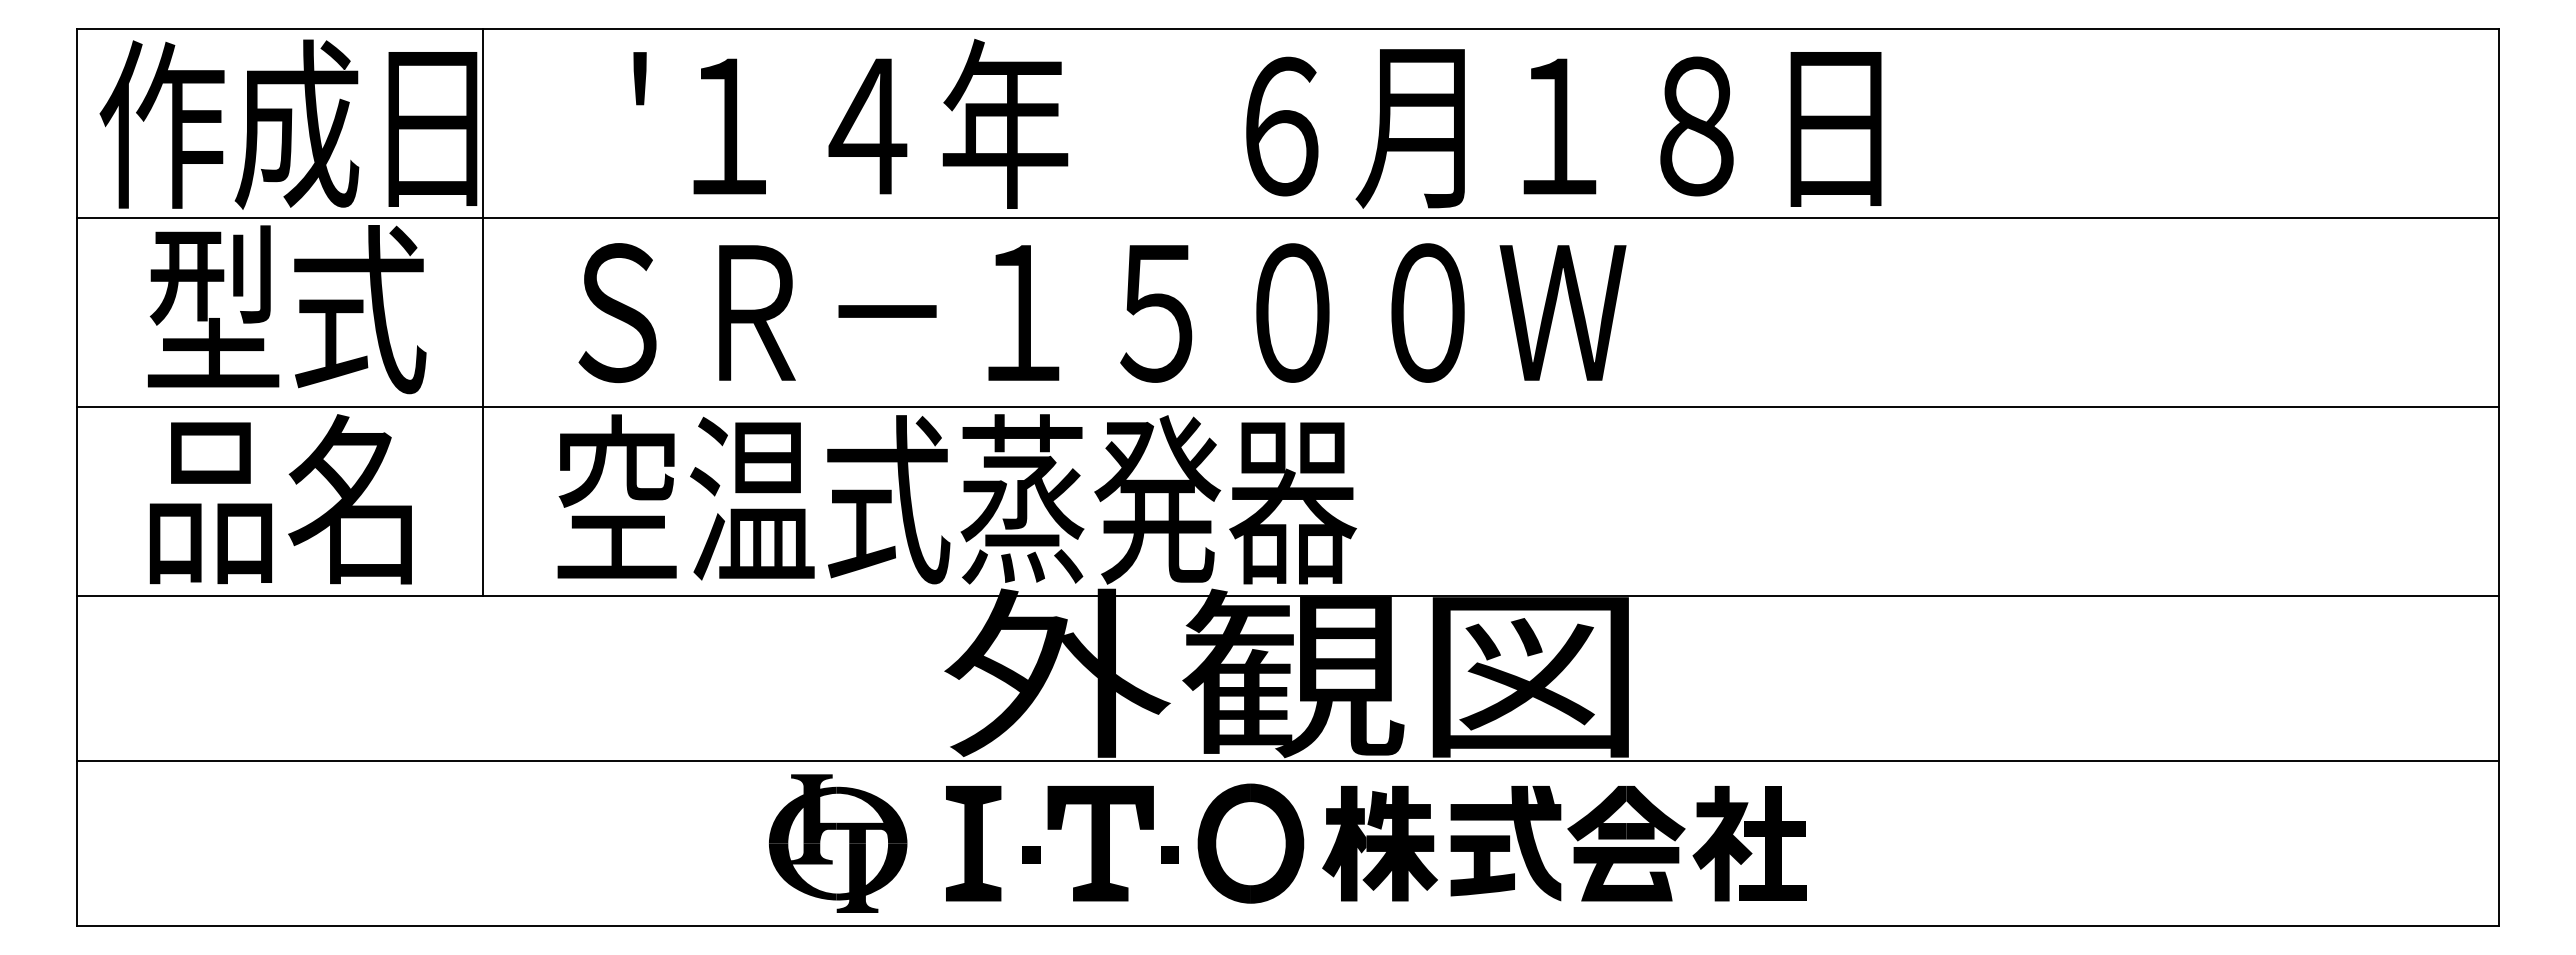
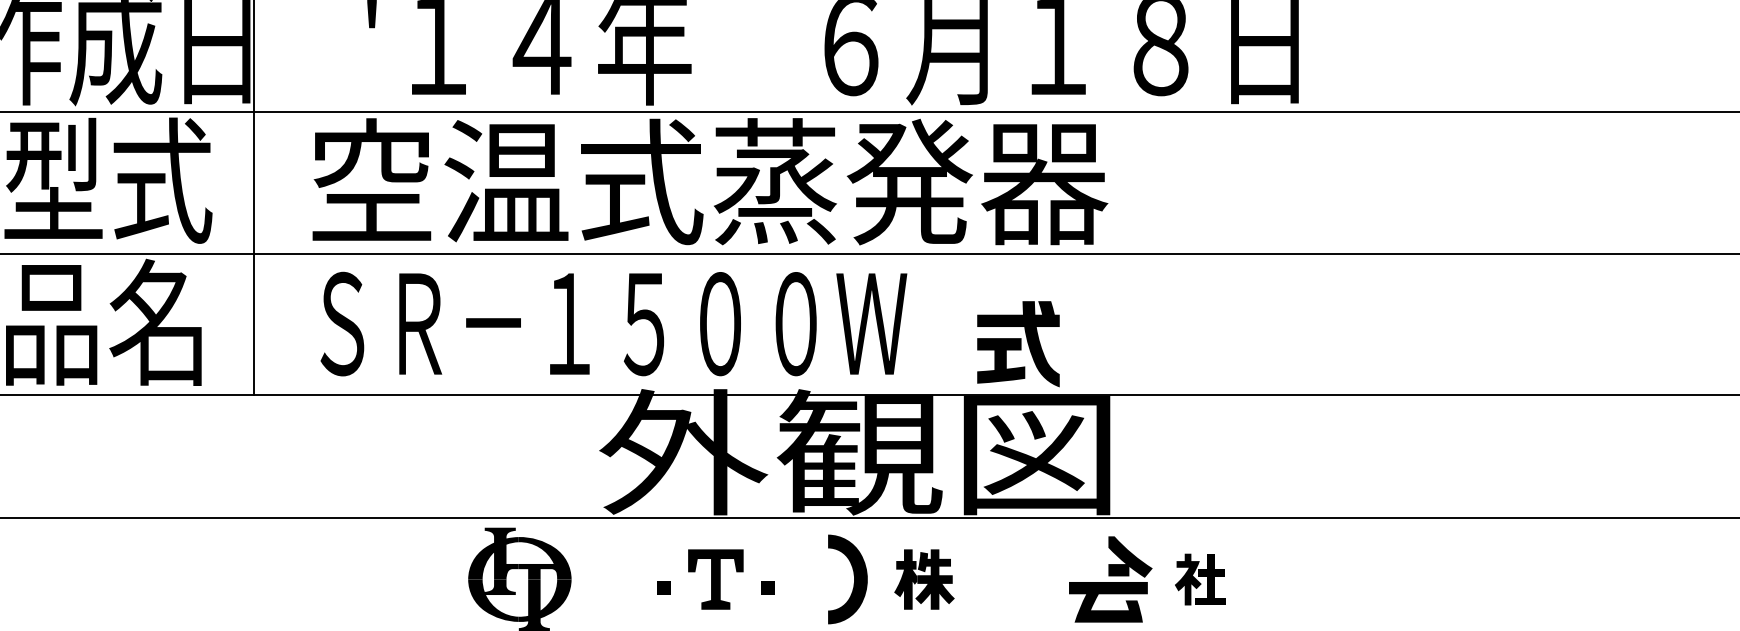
text: (1093, 310) -> (710, 181), ＳＲ－１５００Ｗ -> 空温式蒸発器
text: (957, 499) -> (608, 322), 空温式蒸発器 -> ＳＲ－１５００Ｗ
fill: (1596, 813) -> (1086, 556), removed
fill: (973, 843) -> (620, 579), removed
part: (1100, 843) -> (715, 579), size x0.7
fill: (1223, 843) -> (807, 579), removed
part: (1379, 843) -> (924, 579), size x0.7
part: (1505, 843) -> (1018, 344), moved
part: (1749, 843) -> (1200, 579), size x0.6

